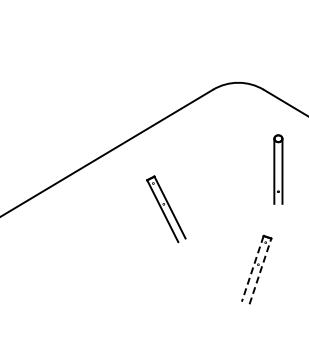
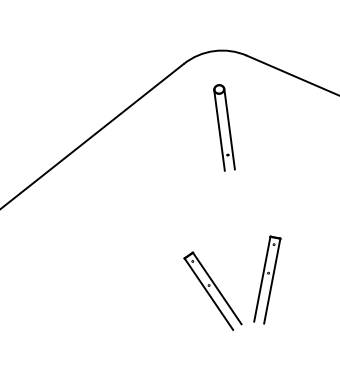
part: (278, 169) -> (224, 127), moved
part: (166, 209) -> (213, 291), moved
line: (252, 268) -> (261, 278), dashed -> solid
line: (260, 271) -> (272, 281), dashed -> solid

